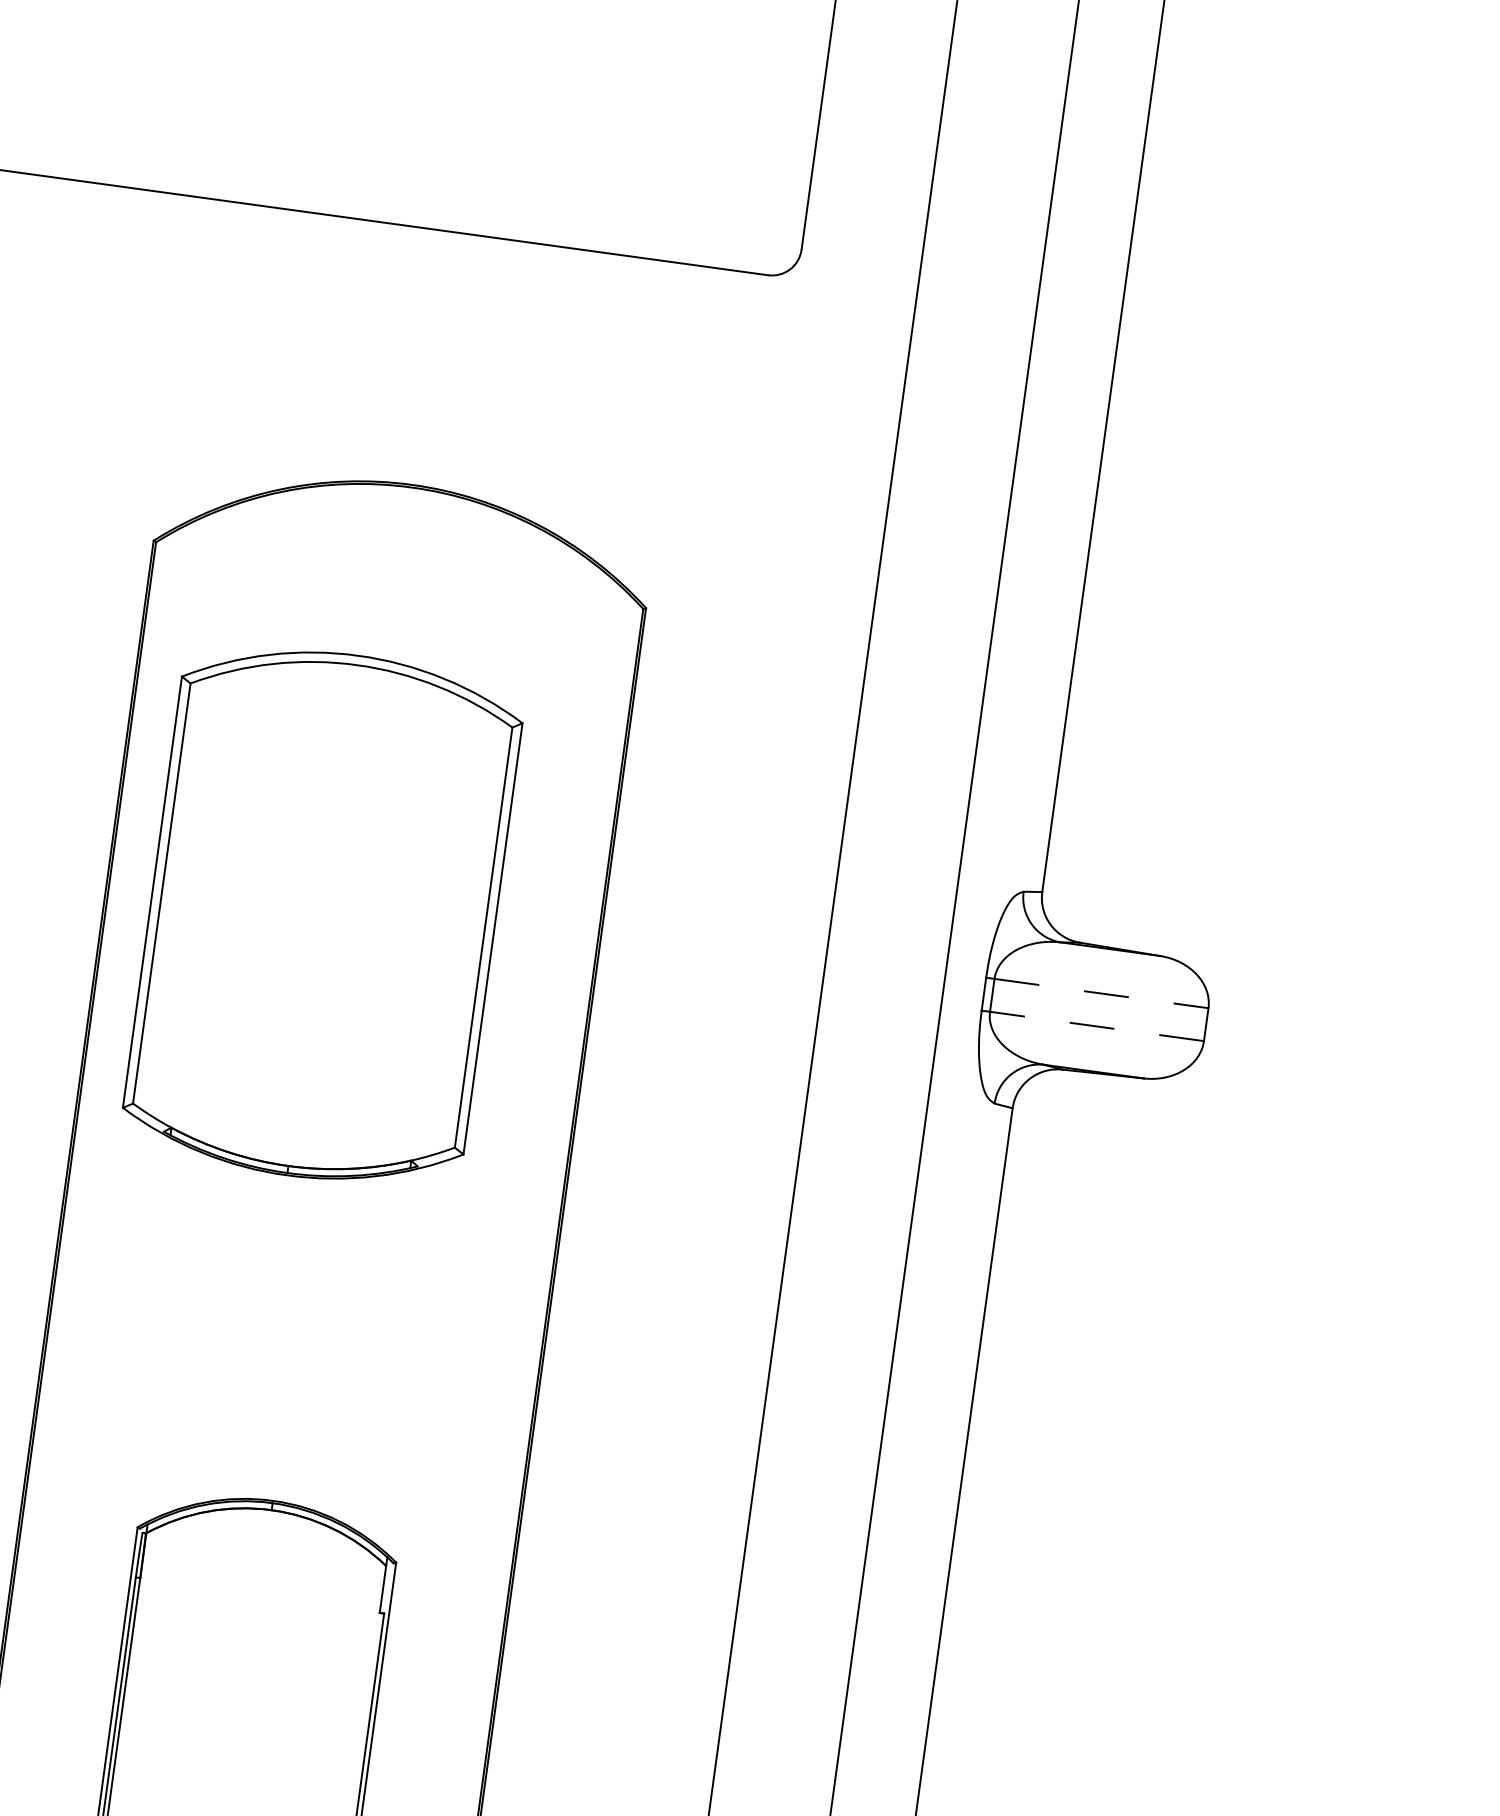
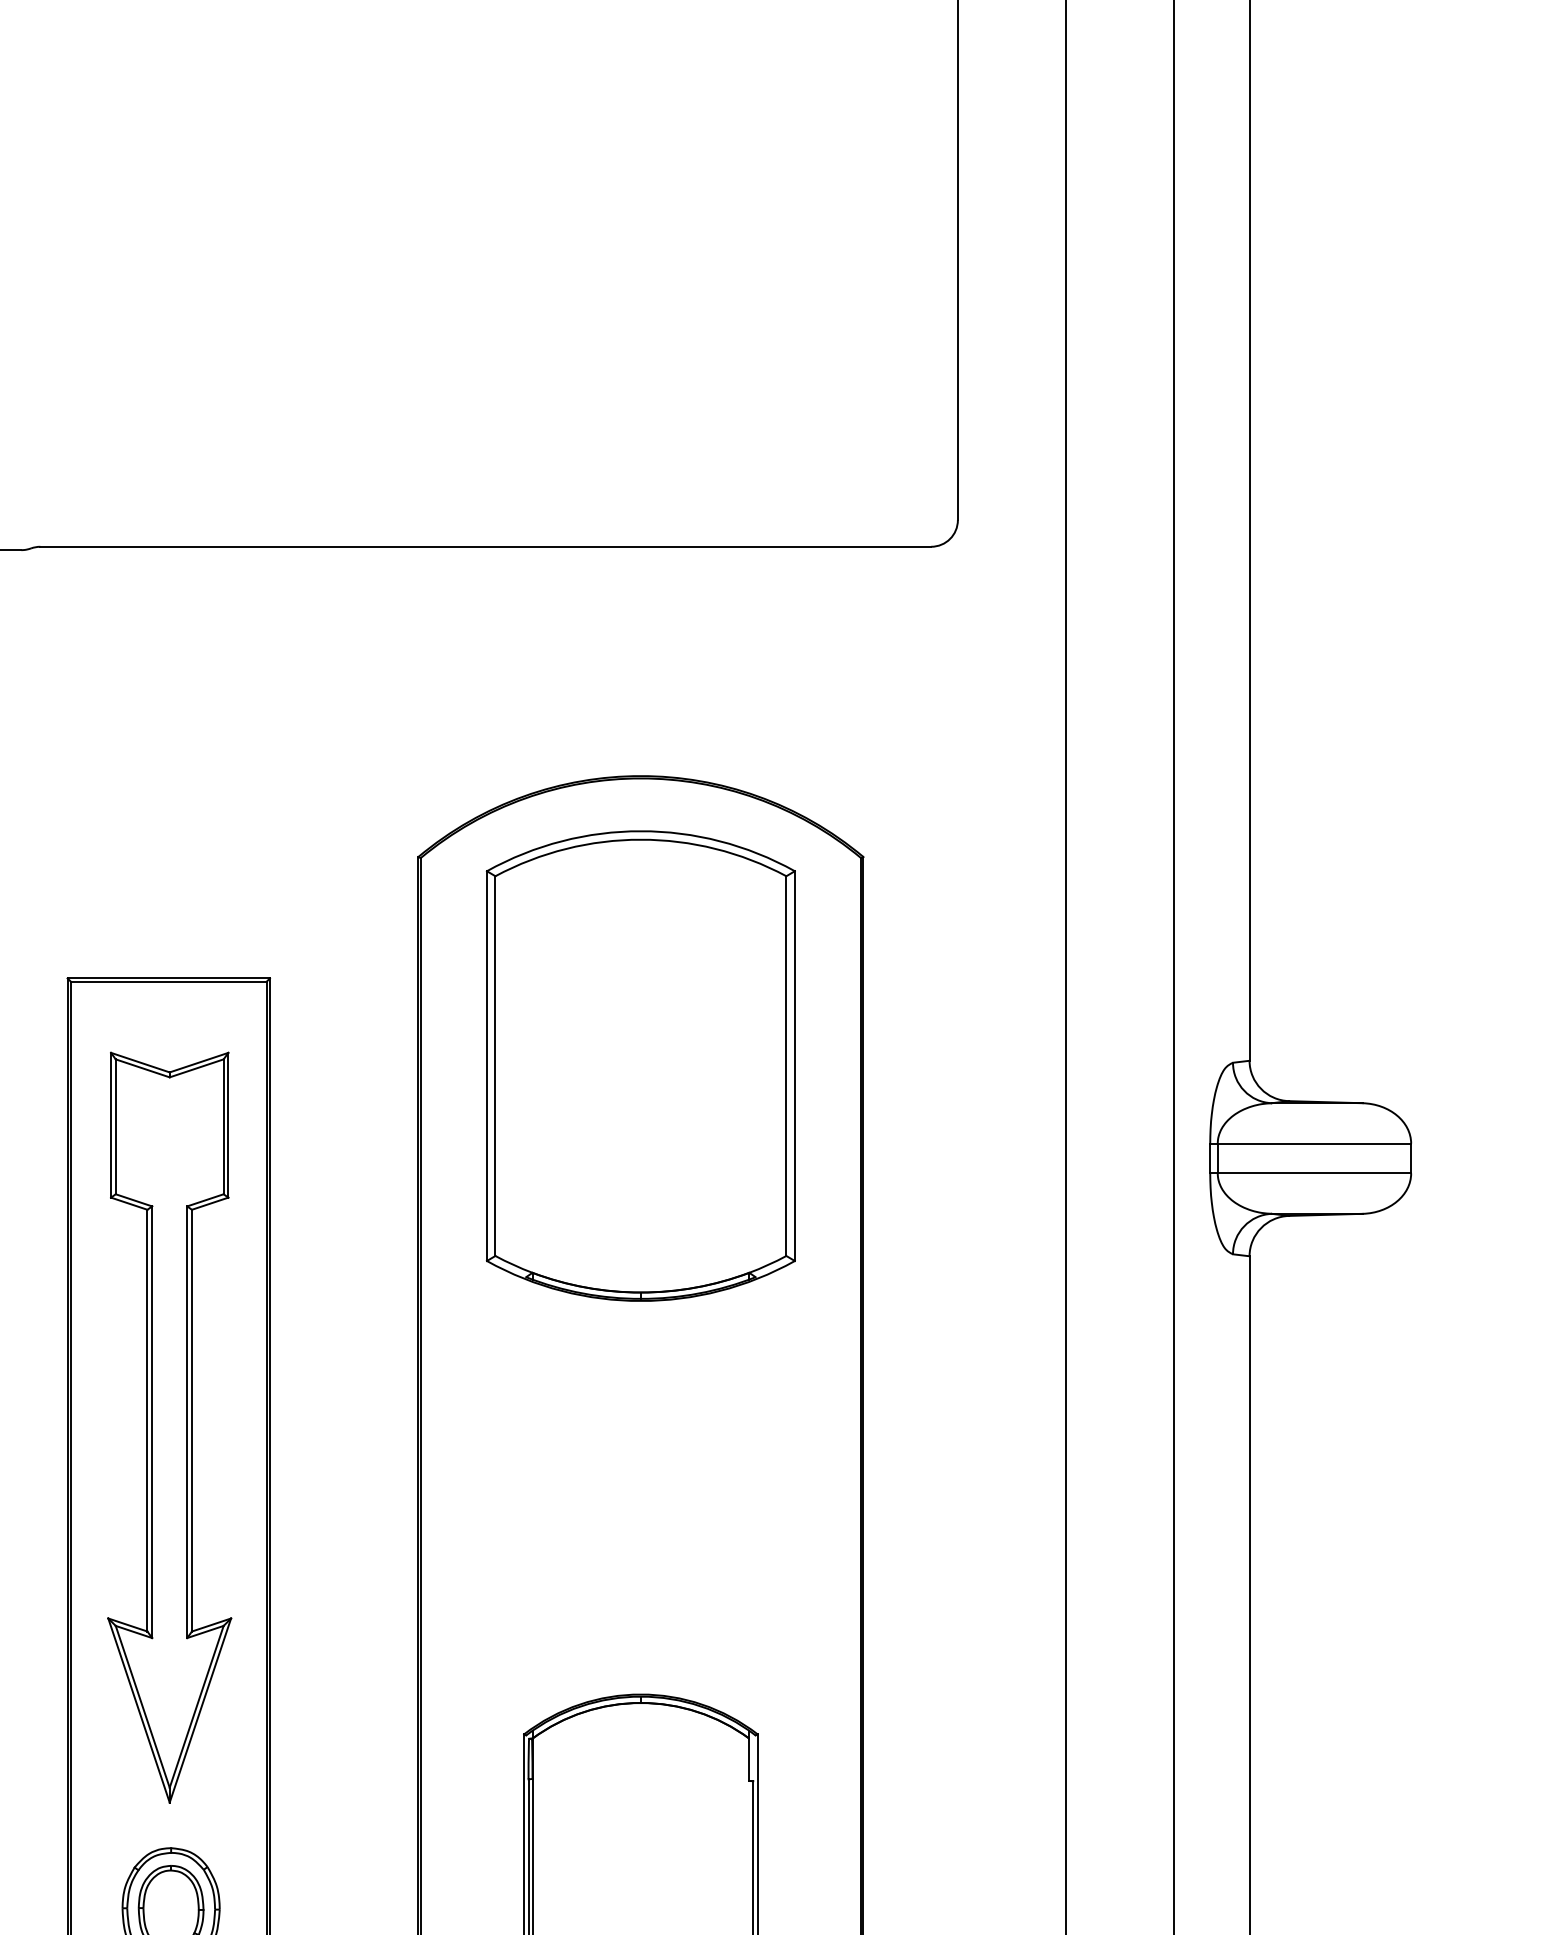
part: (322, 914) -> (640, 1065), moved
line: (1101, 993) -> (1314, 1143), dashed -> solid
line: (1097, 1026) -> (1314, 1173), dashed -> solid

